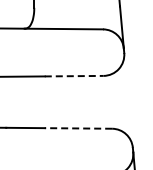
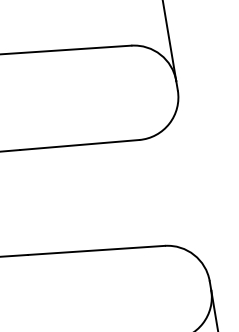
line: (74, 76) -> (80, 145), dashed -> solid
line: (78, 128) -> (96, 250), dashed -> solid

